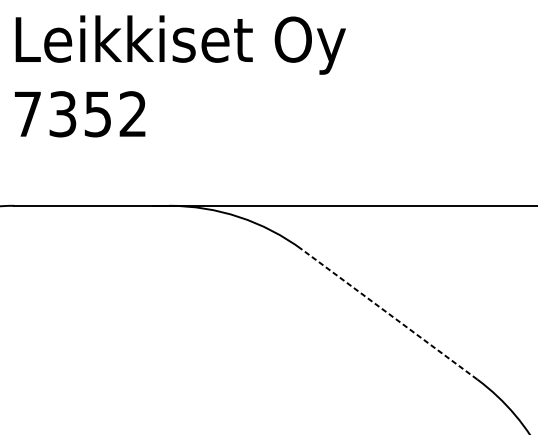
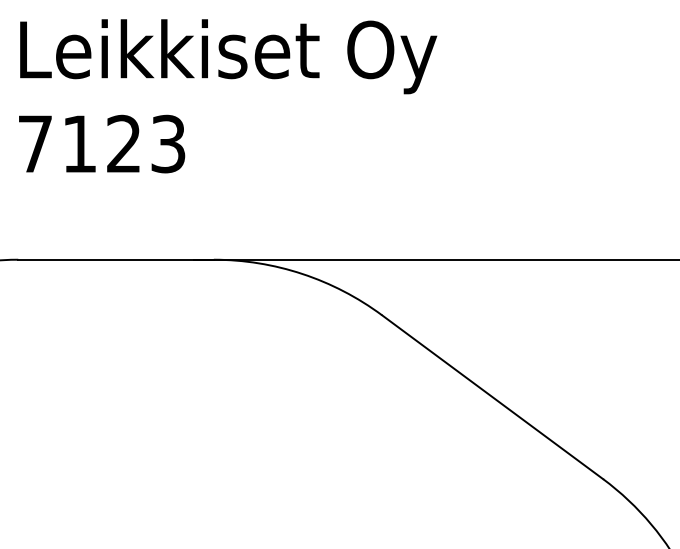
text: (98, 113) -> (124, 143), 7352 -> 7123
line: (389, 314) -> (492, 397), dashed -> solid

